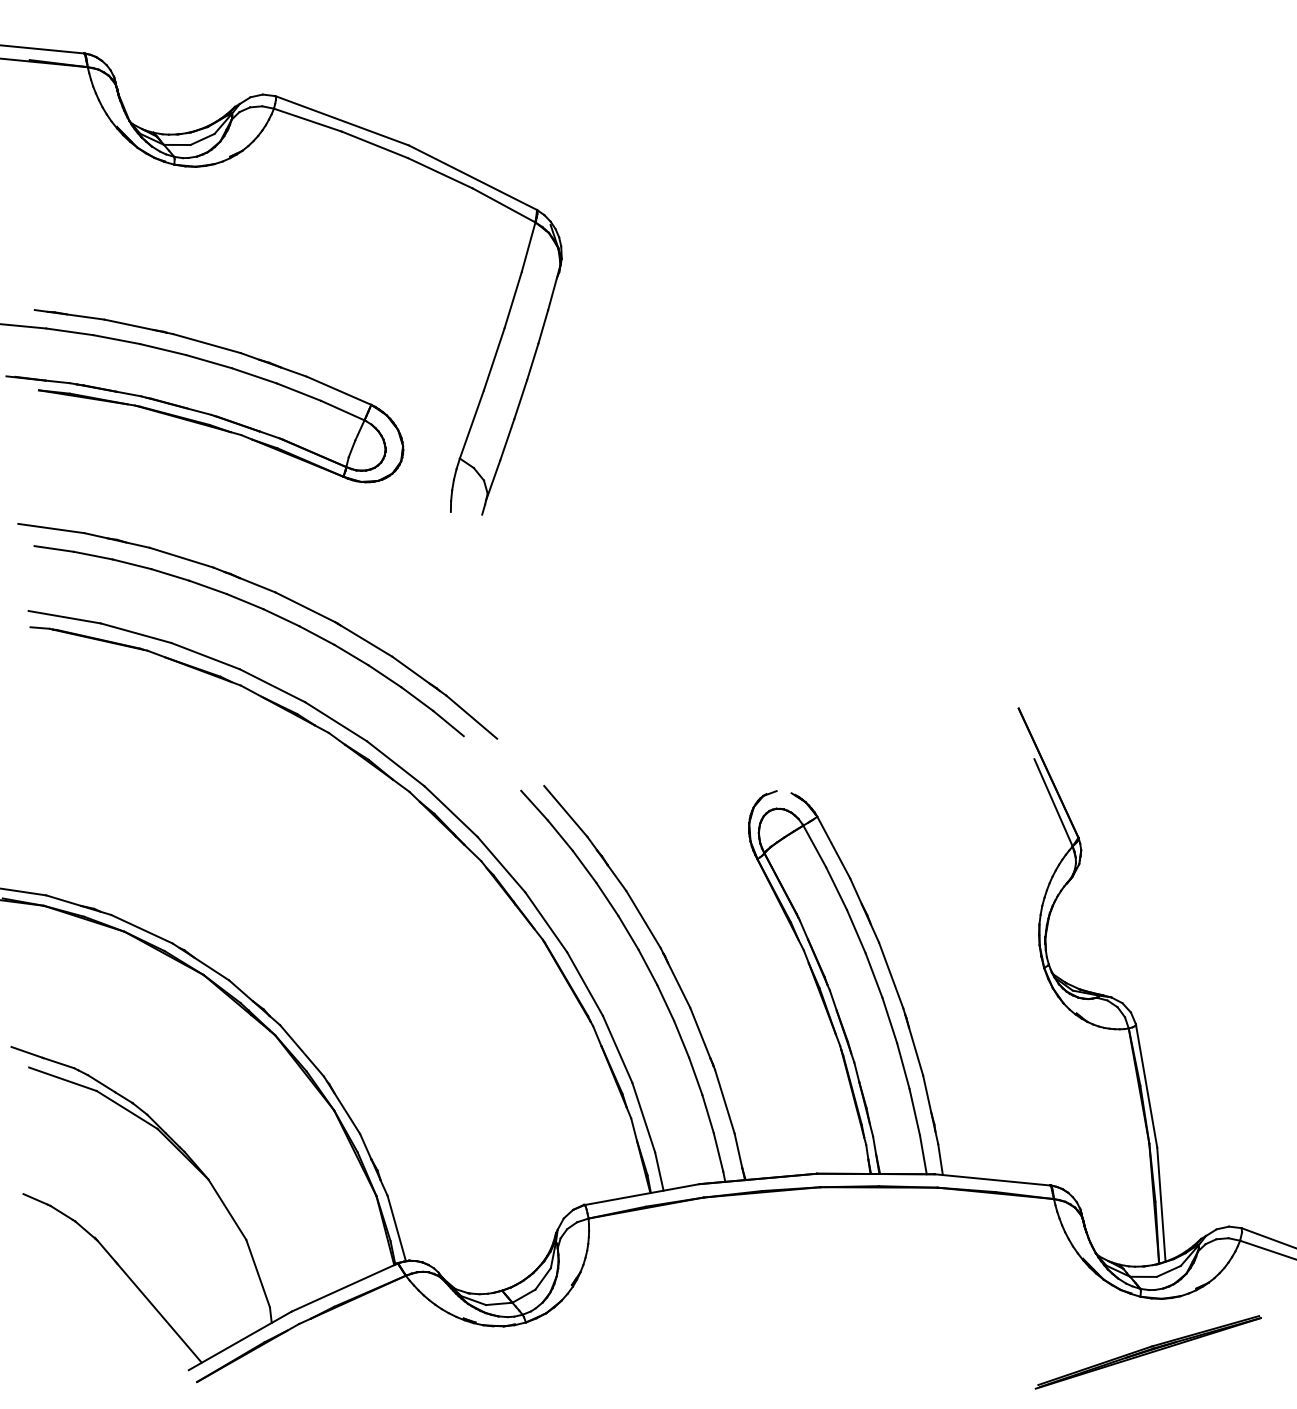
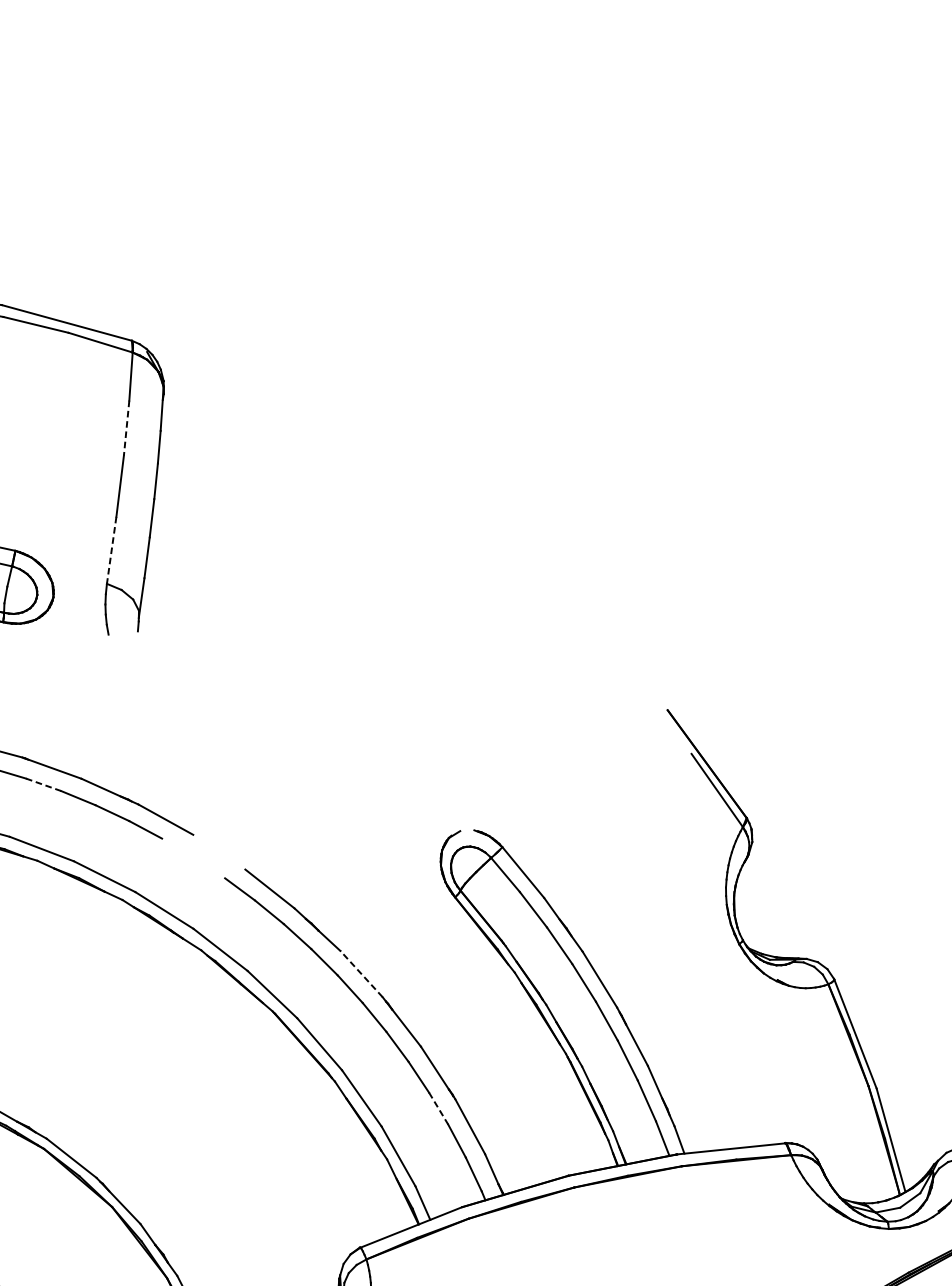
line: (513, 300) -> (126, 428), solid -> dashed
line: (471, 425) -> (111, 551), solid -> dashed
line: (351, 655) -> (43, 785), solid -> dashed
line: (643, 919) -> (361, 974), solid -> dashed
line: (695, 1076) -> (438, 1108), solid -> dashed

